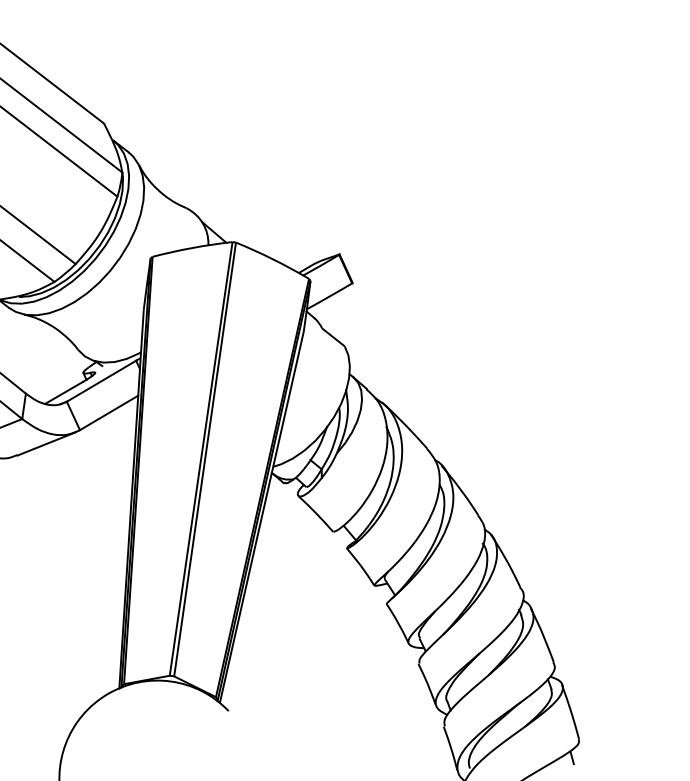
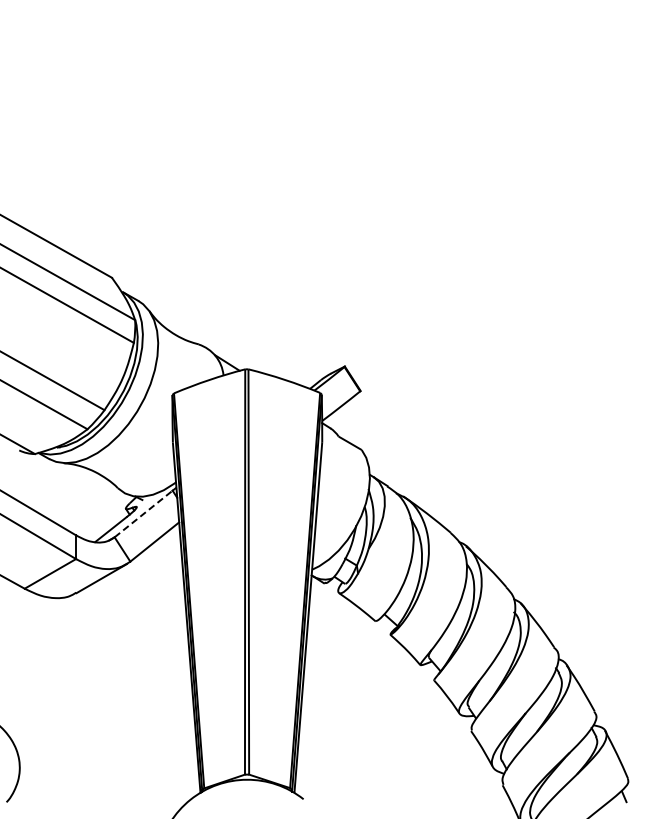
line: (102, 380) -> (144, 513), solid -> dashed

